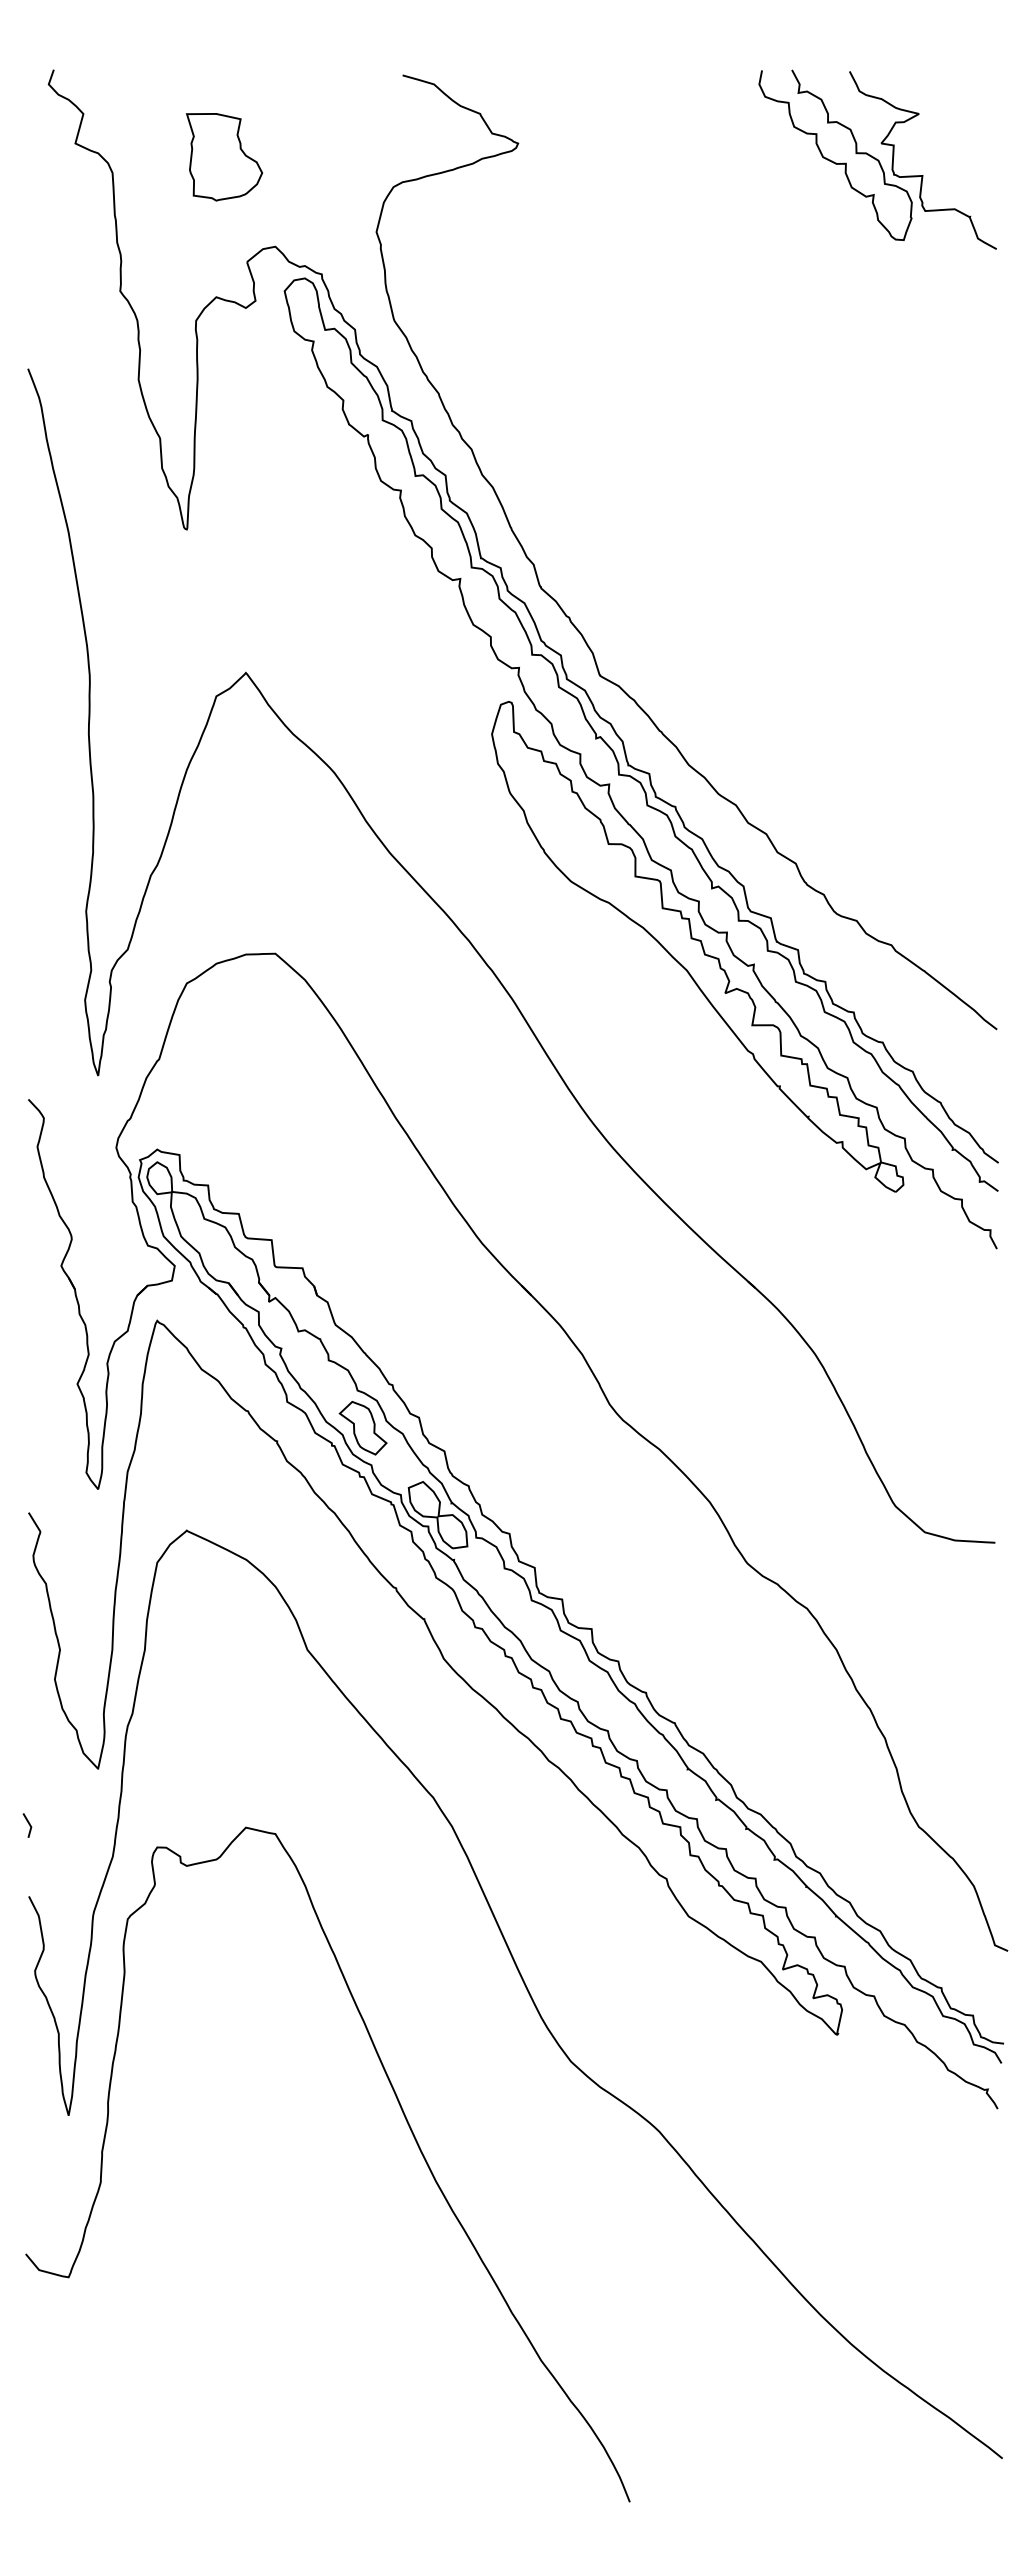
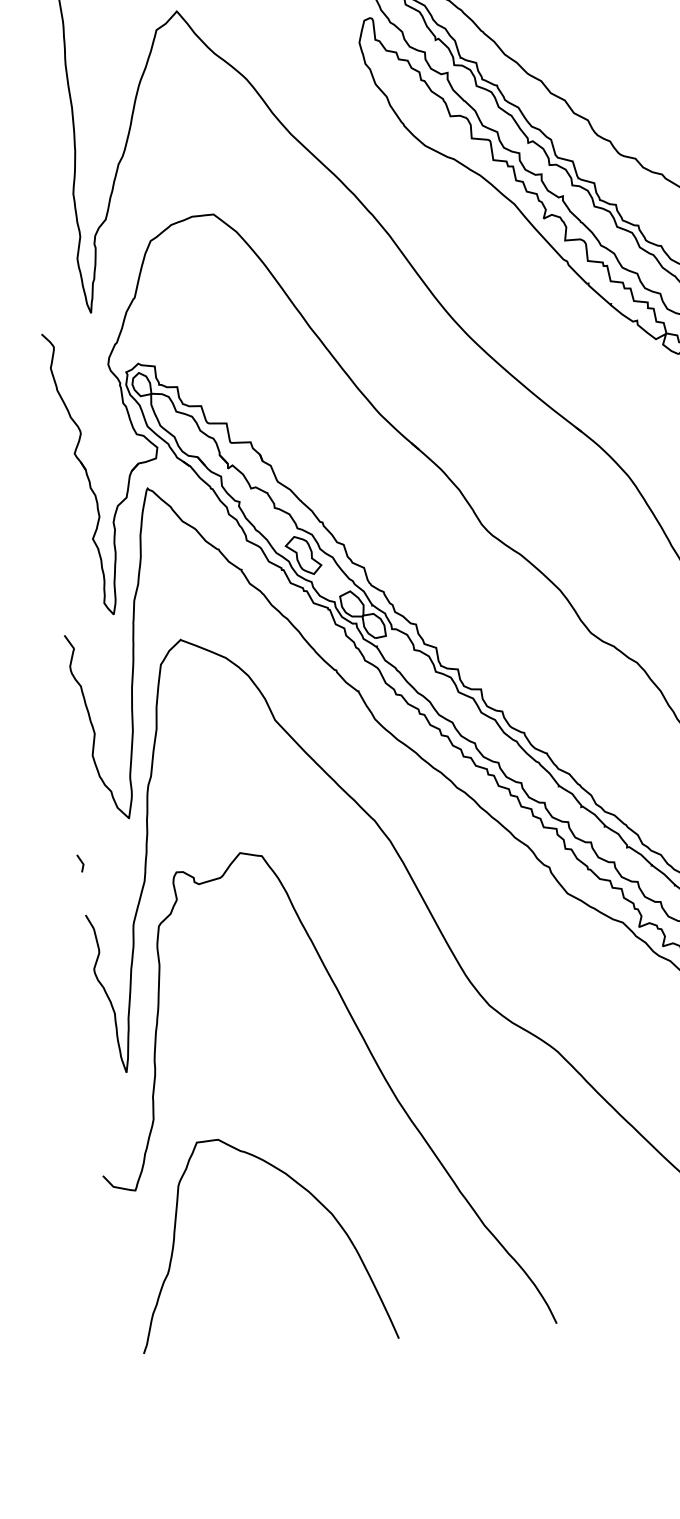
curve: (298, 2292) -> (303, 1188), added

